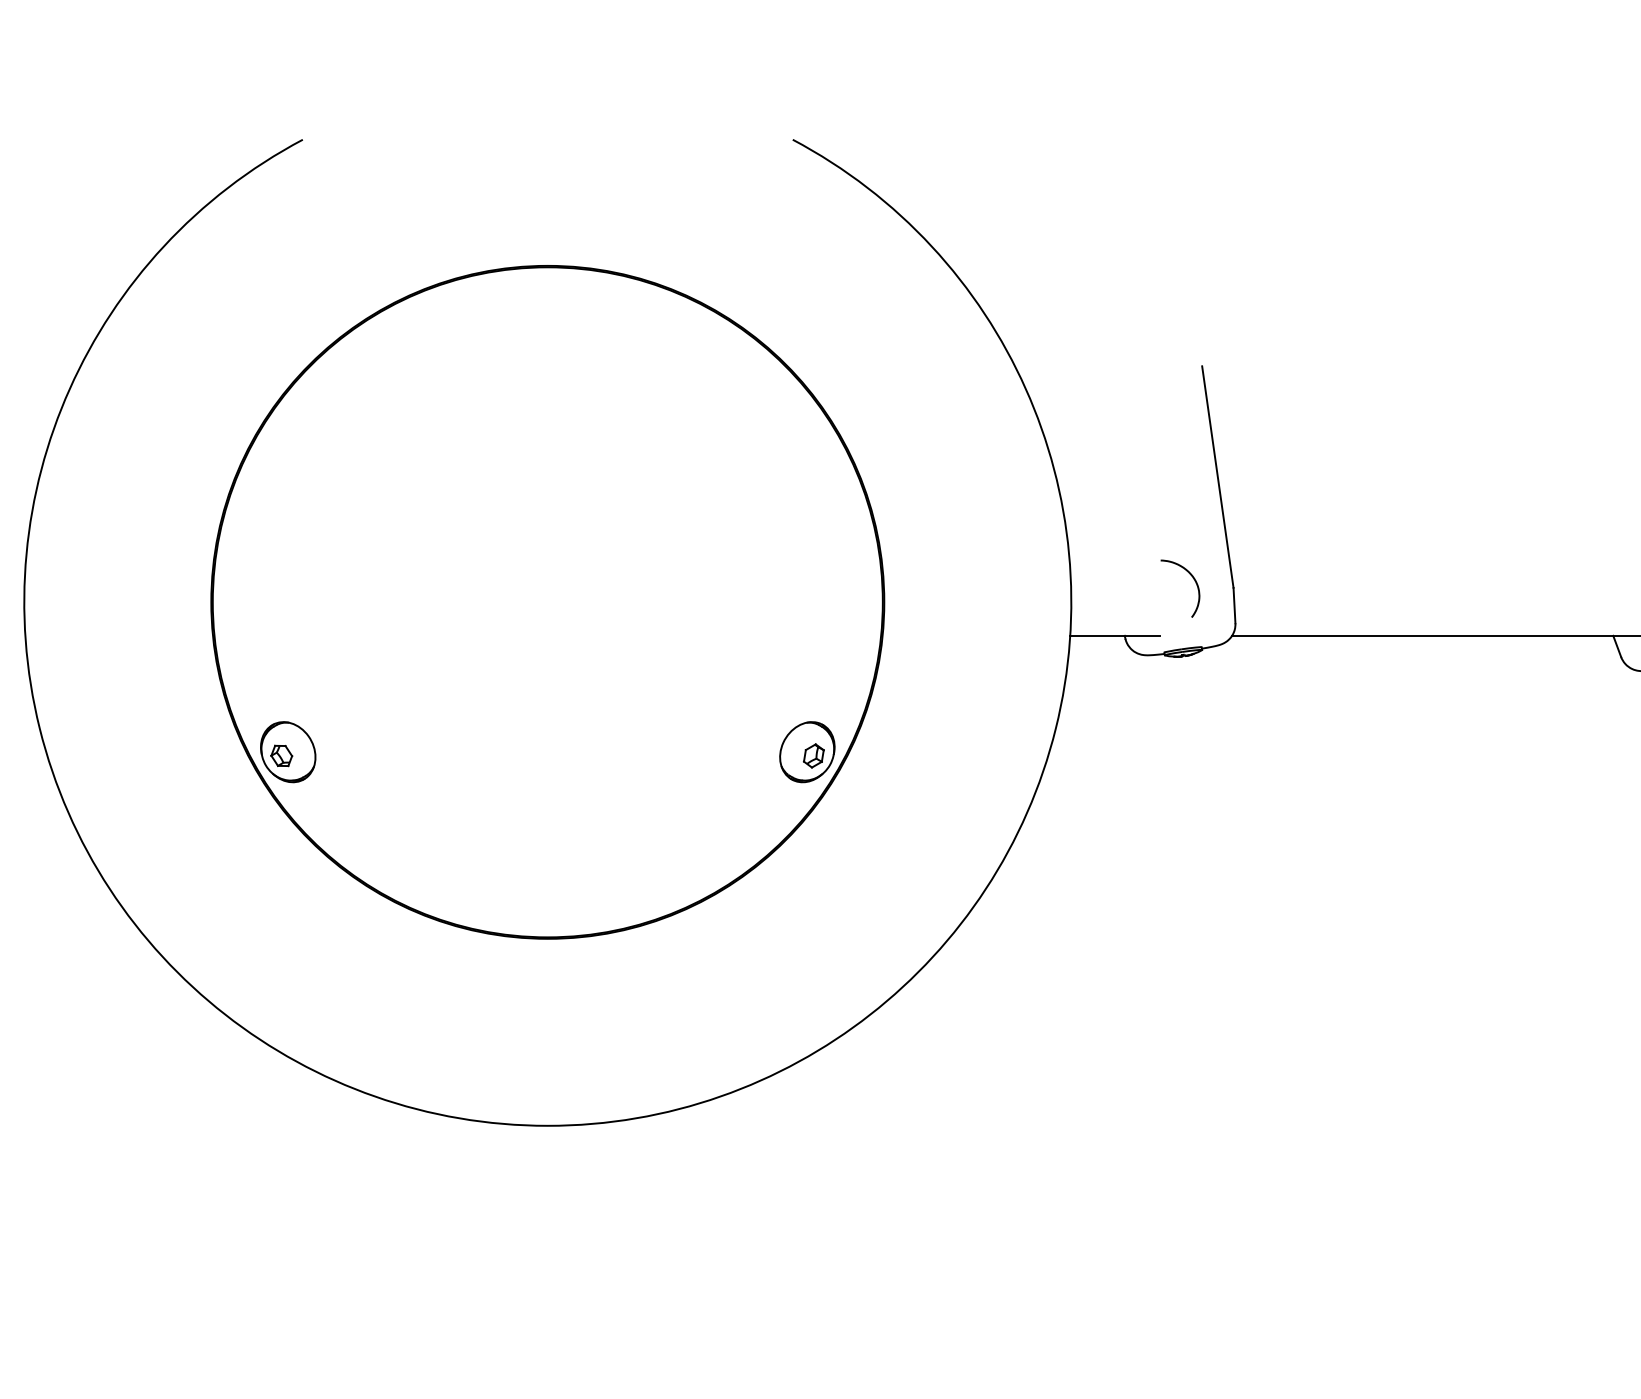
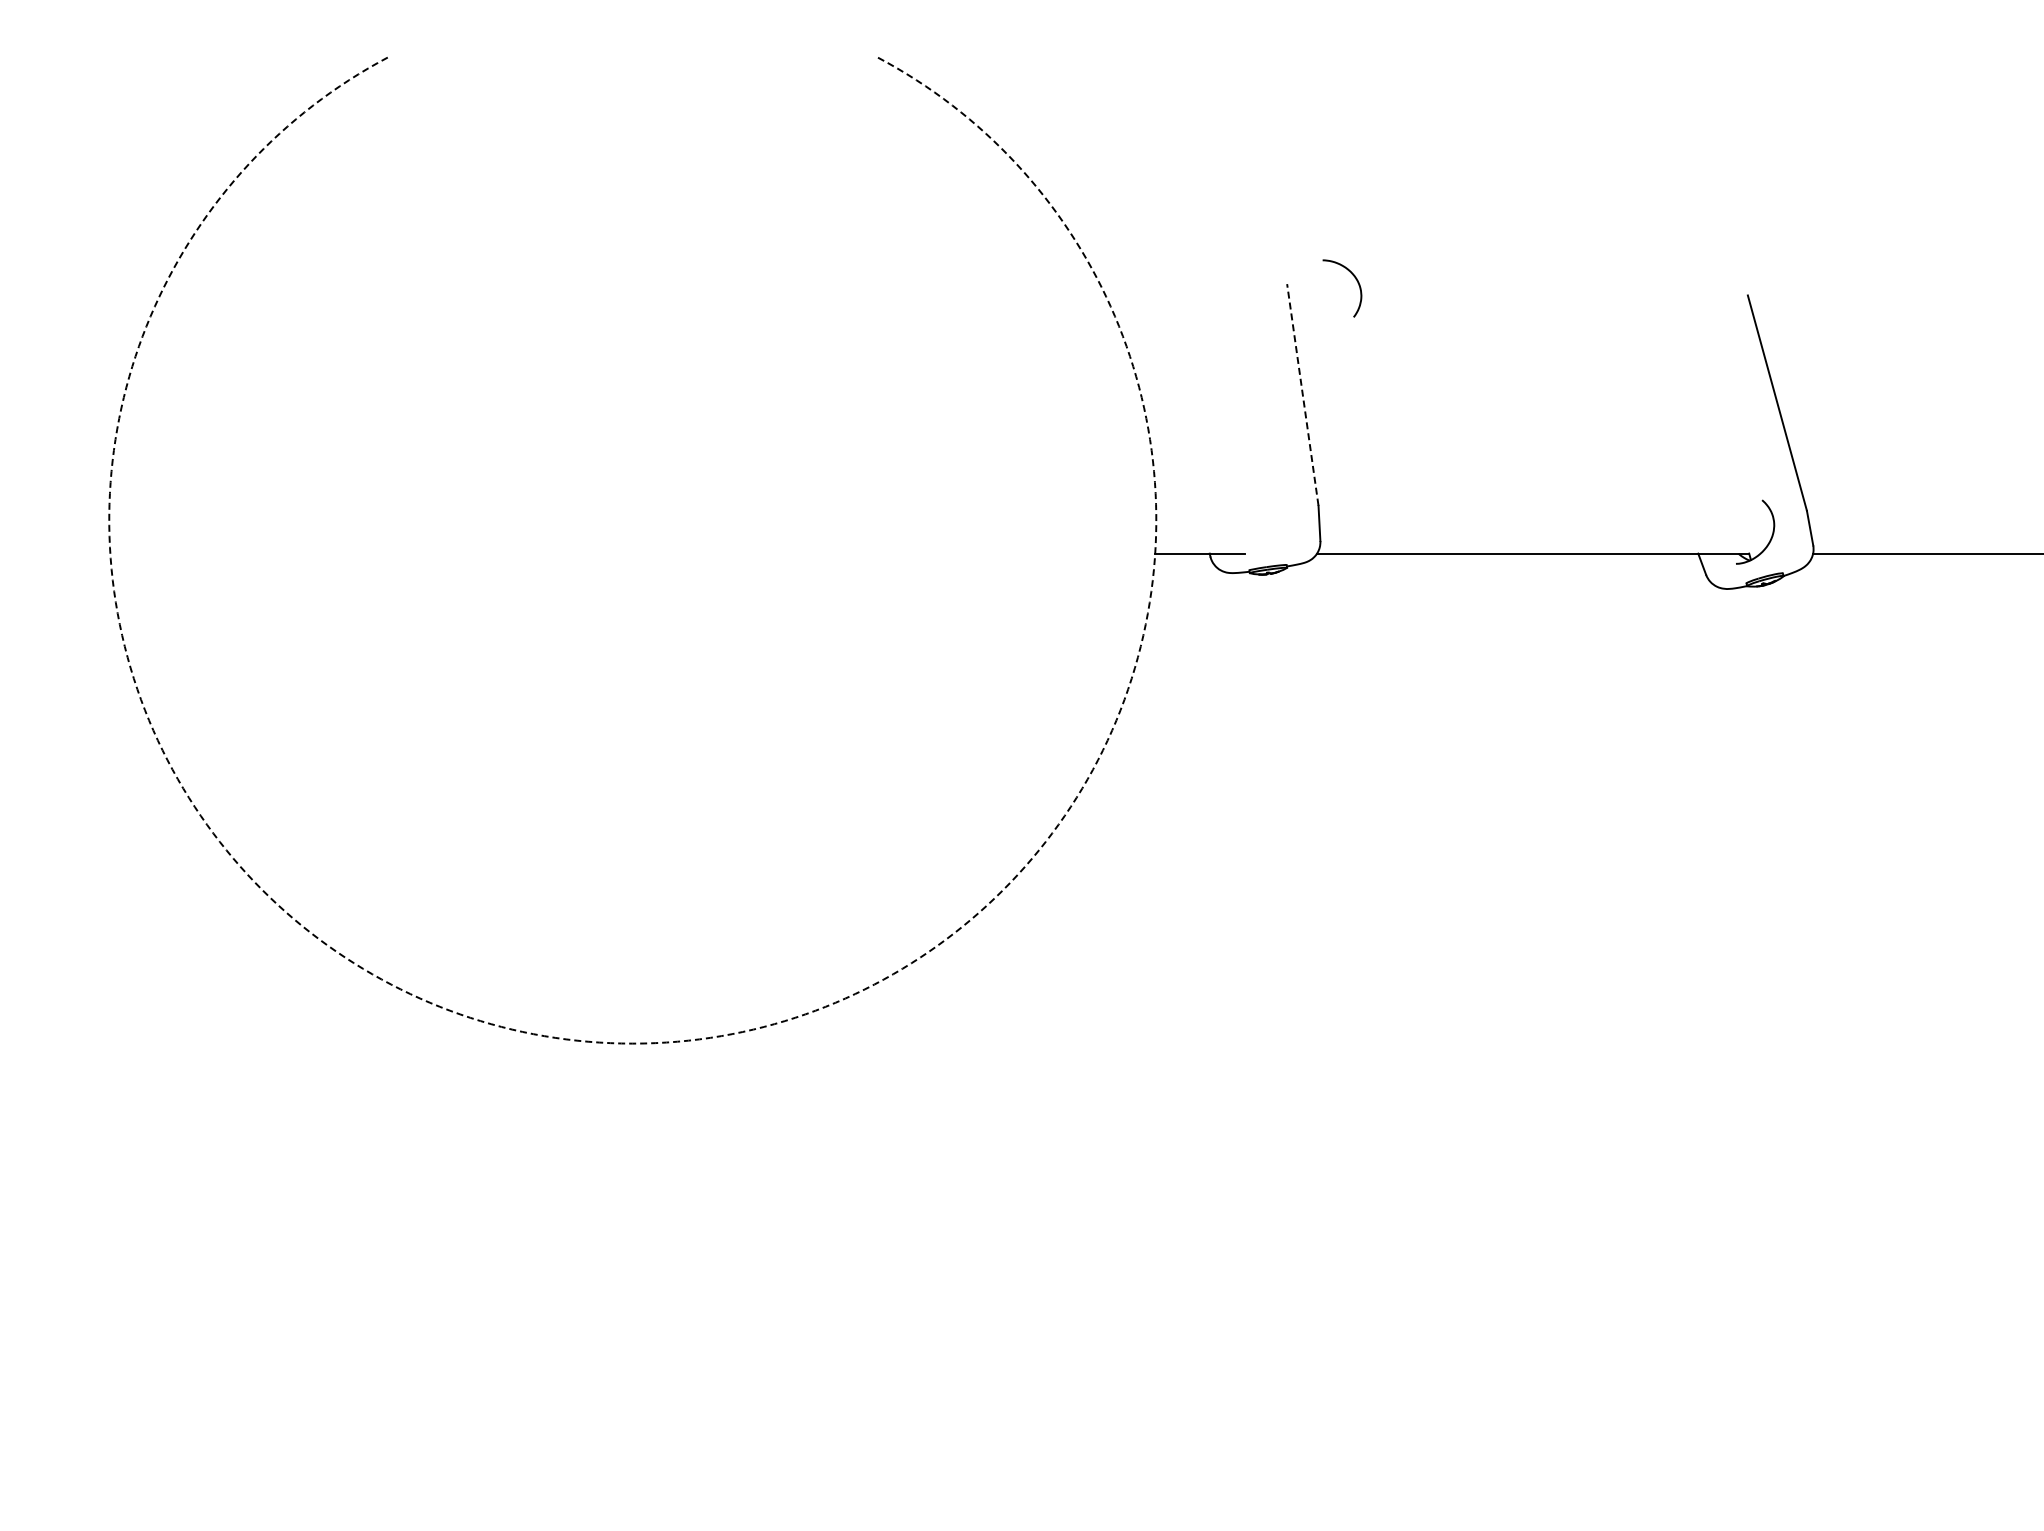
line: (1217, 476) -> (1302, 394), solid -> dashed
curve: (1194, 581) -> (1356, 281), moved
part: (547, 601) -> (632, 519), removed
arc: (547, 1125) -> (632, 1043), solid -> dashed

